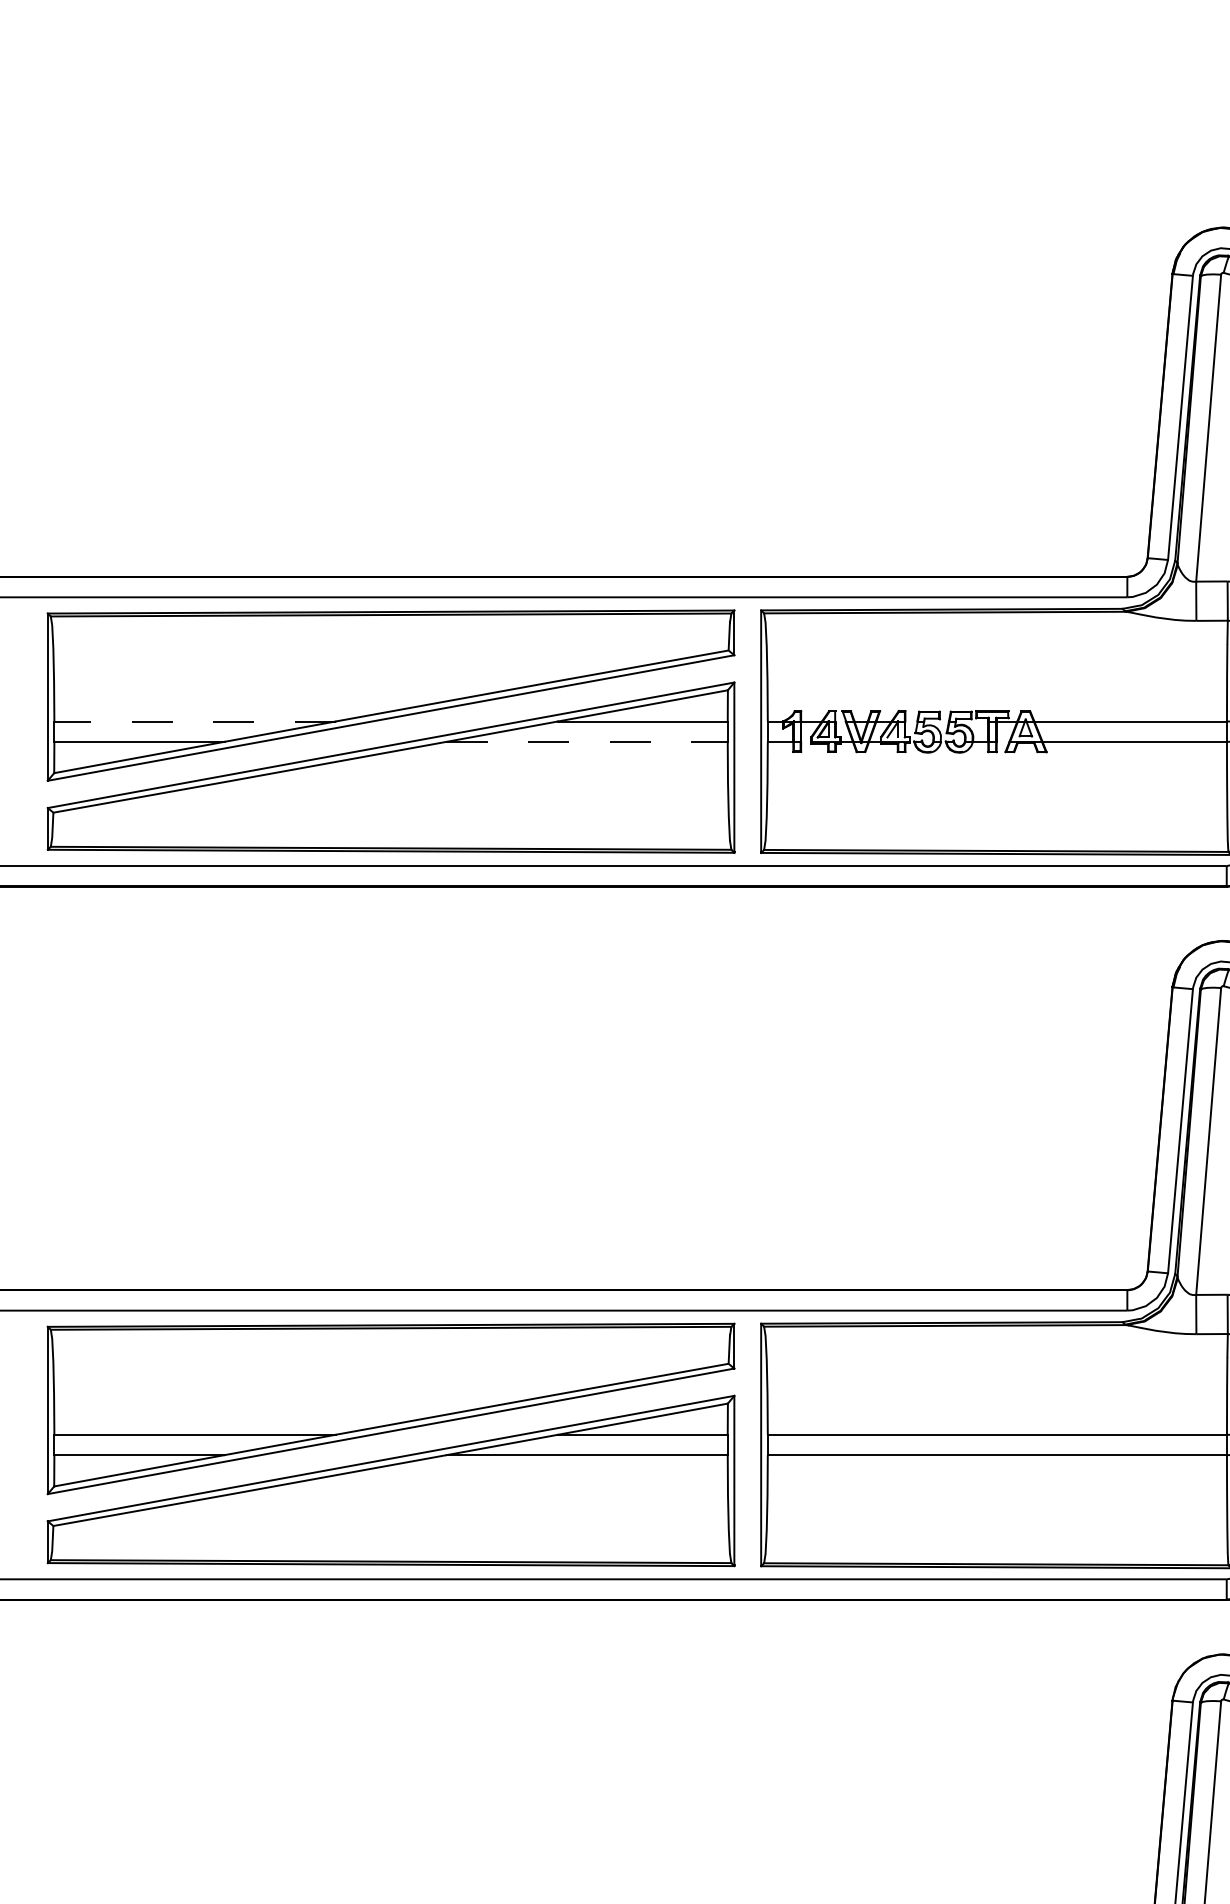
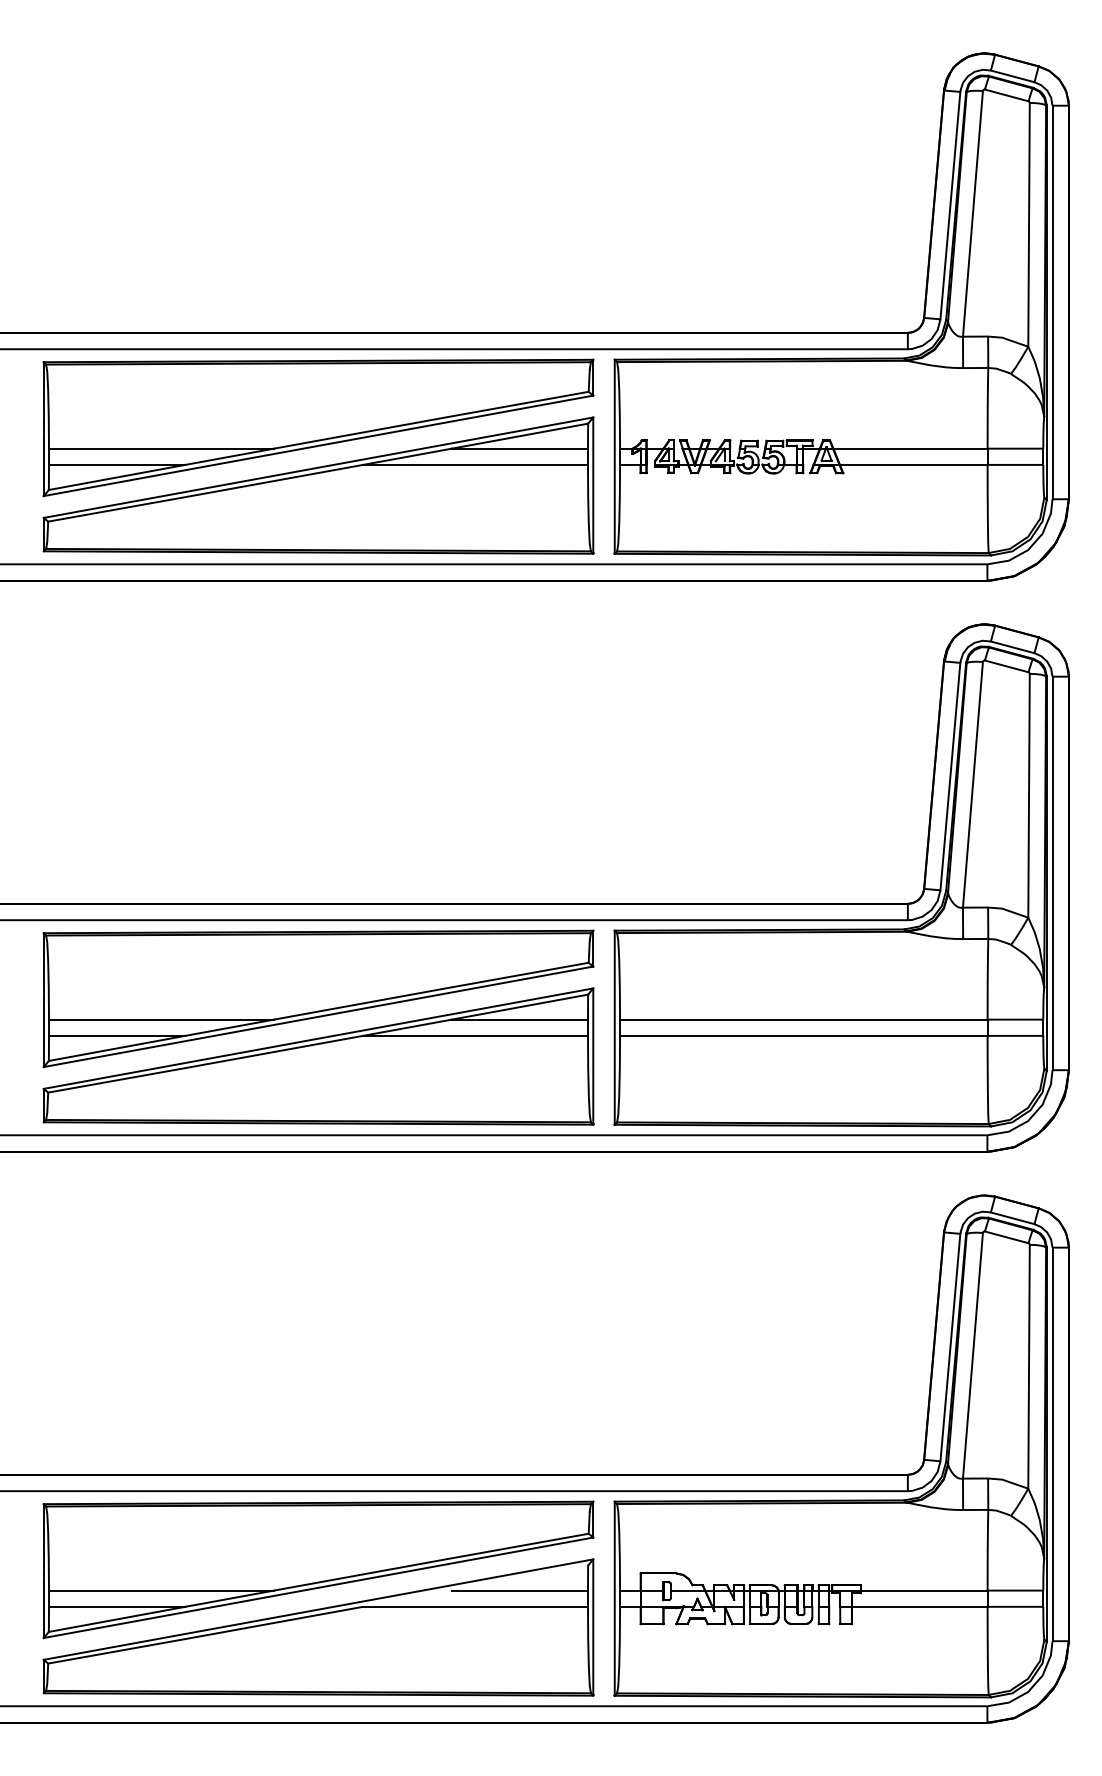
line: (194, 721) -> (161, 448), dashed -> solid
line: (588, 741) -> (476, 464), dashed -> solid

